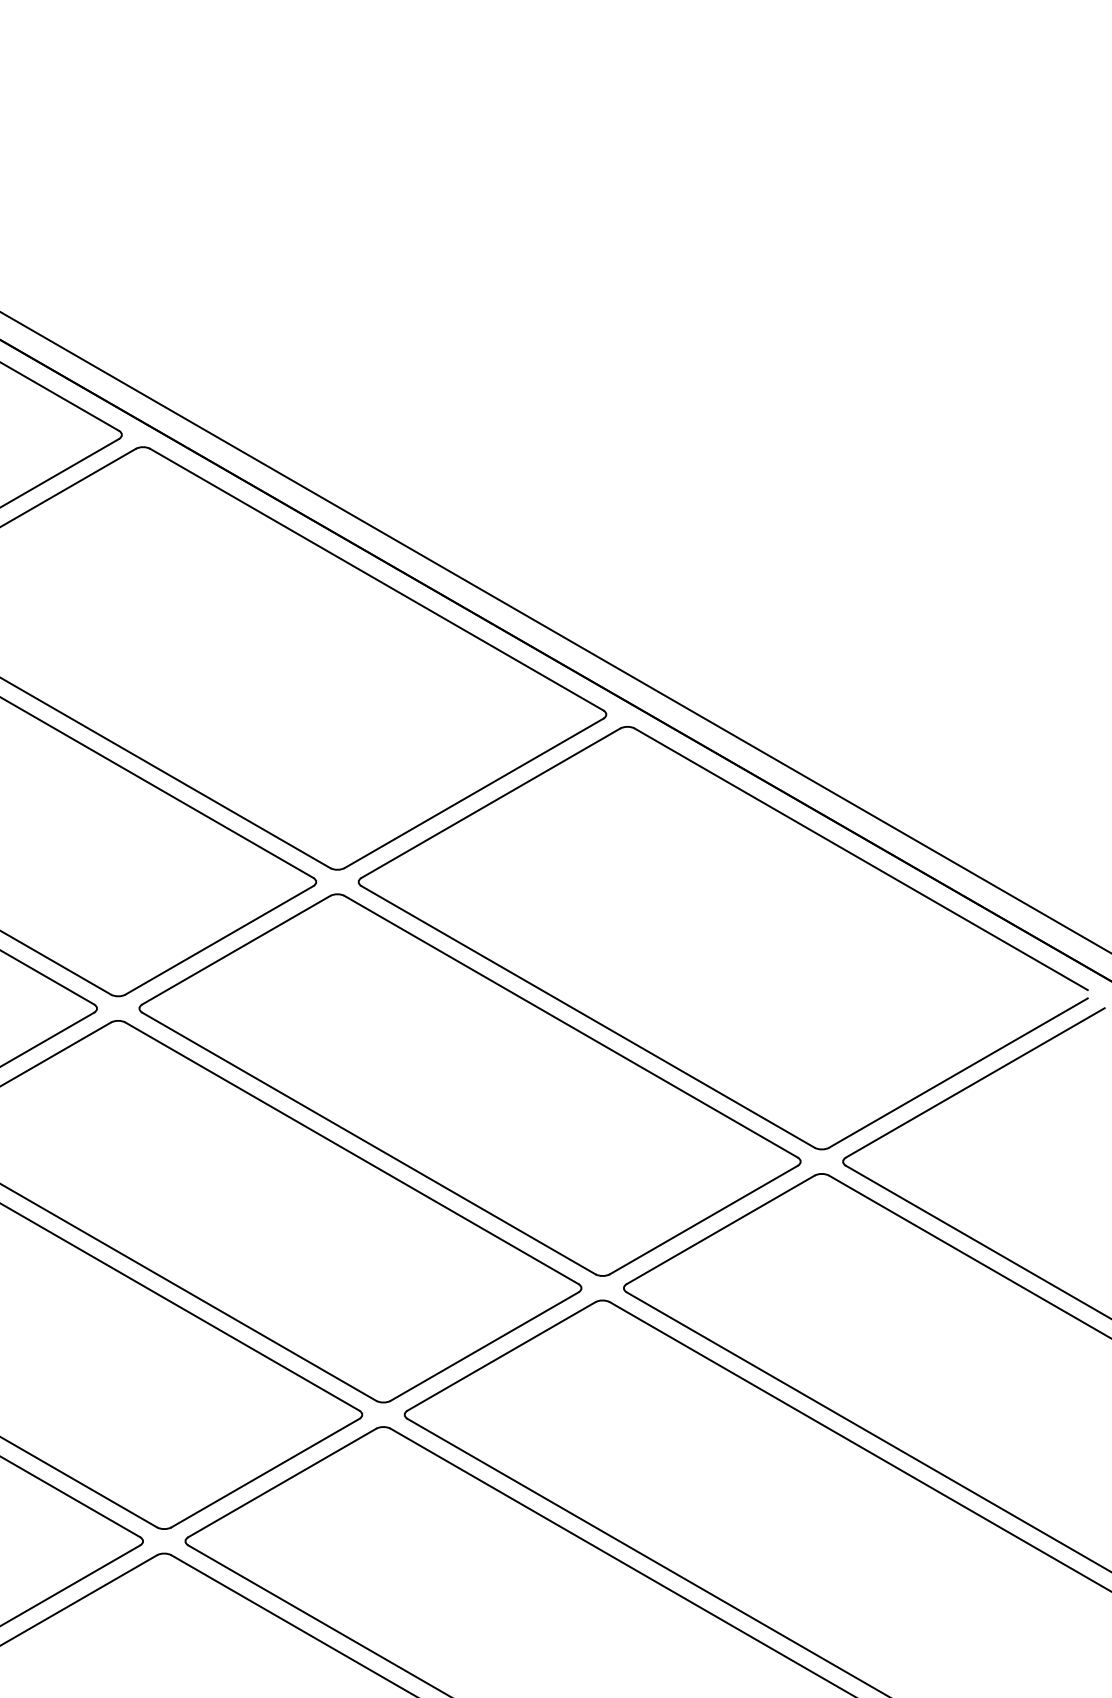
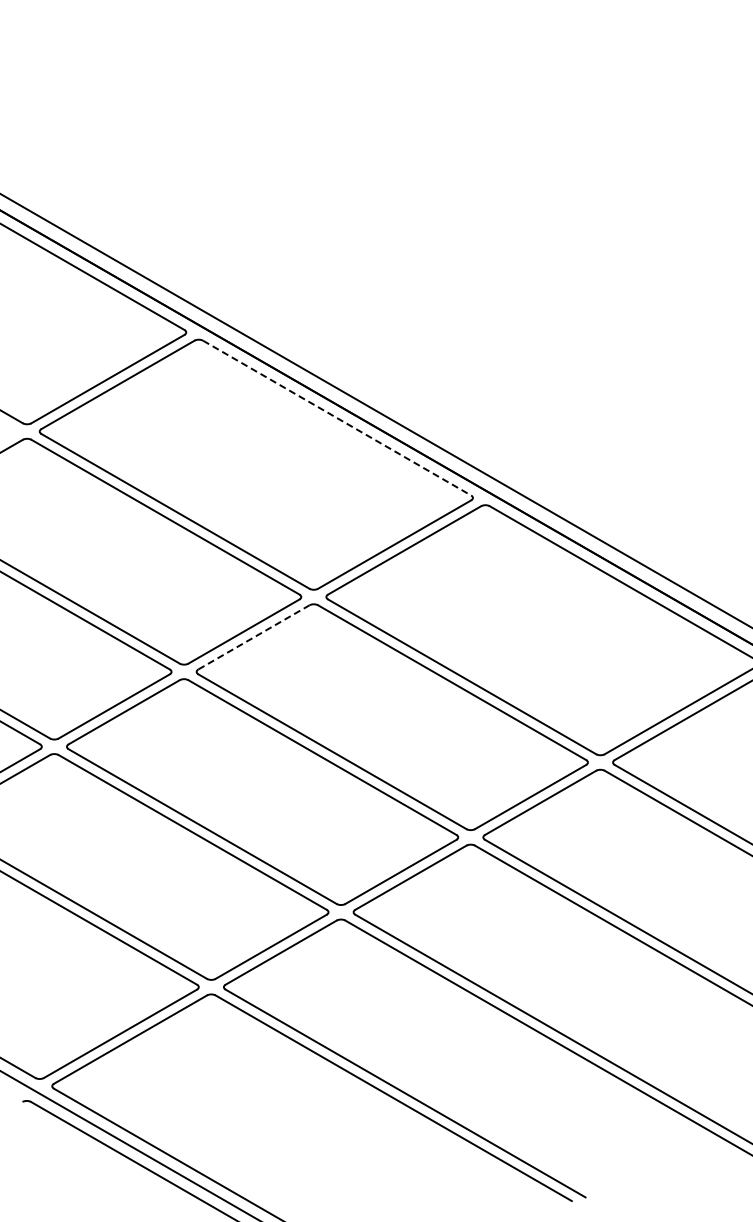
line: (377, 580) -> (337, 418), solid -> dashed
line: (237, 950) -> (254, 637), solid -> dashed

